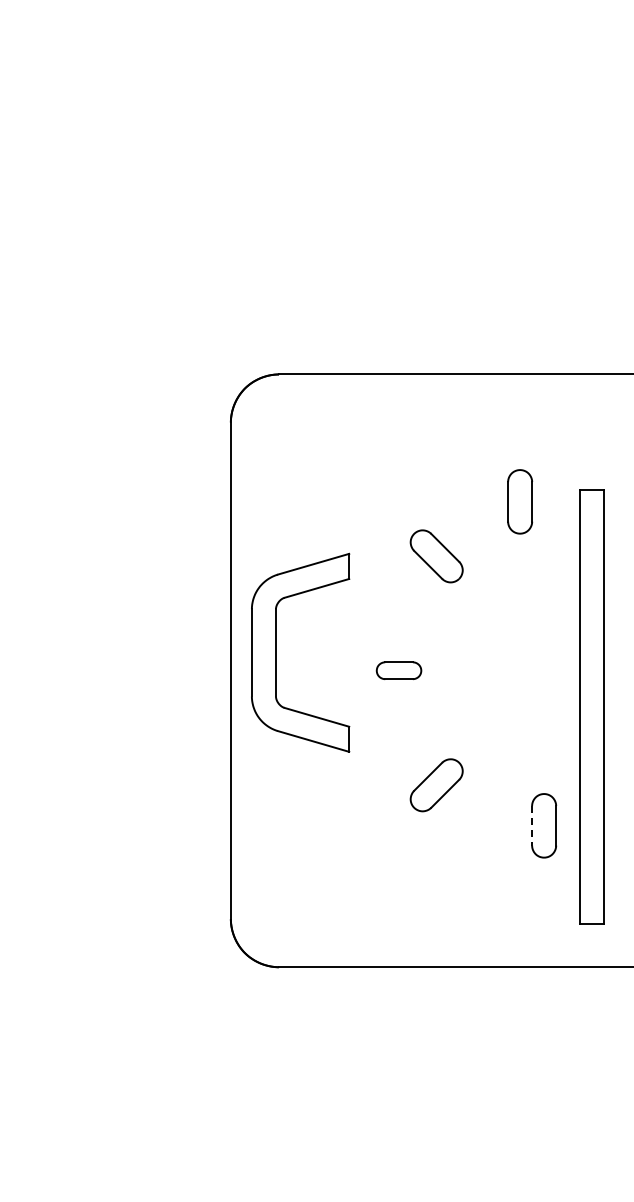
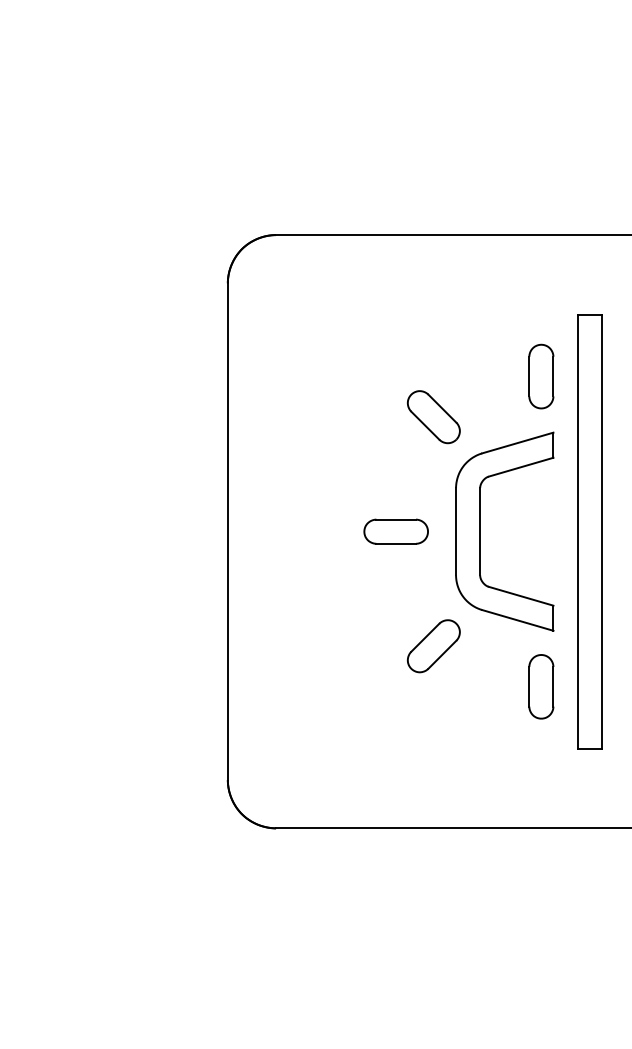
part: (520, 501) -> (541, 376), moved
part: (276, 652) -> (480, 531), moved
part: (398, 670) -> (395, 531), size x1.43
part: (591, 706) -> (588, 531), moved
line: (532, 825) -> (529, 686), dashed -> solid

